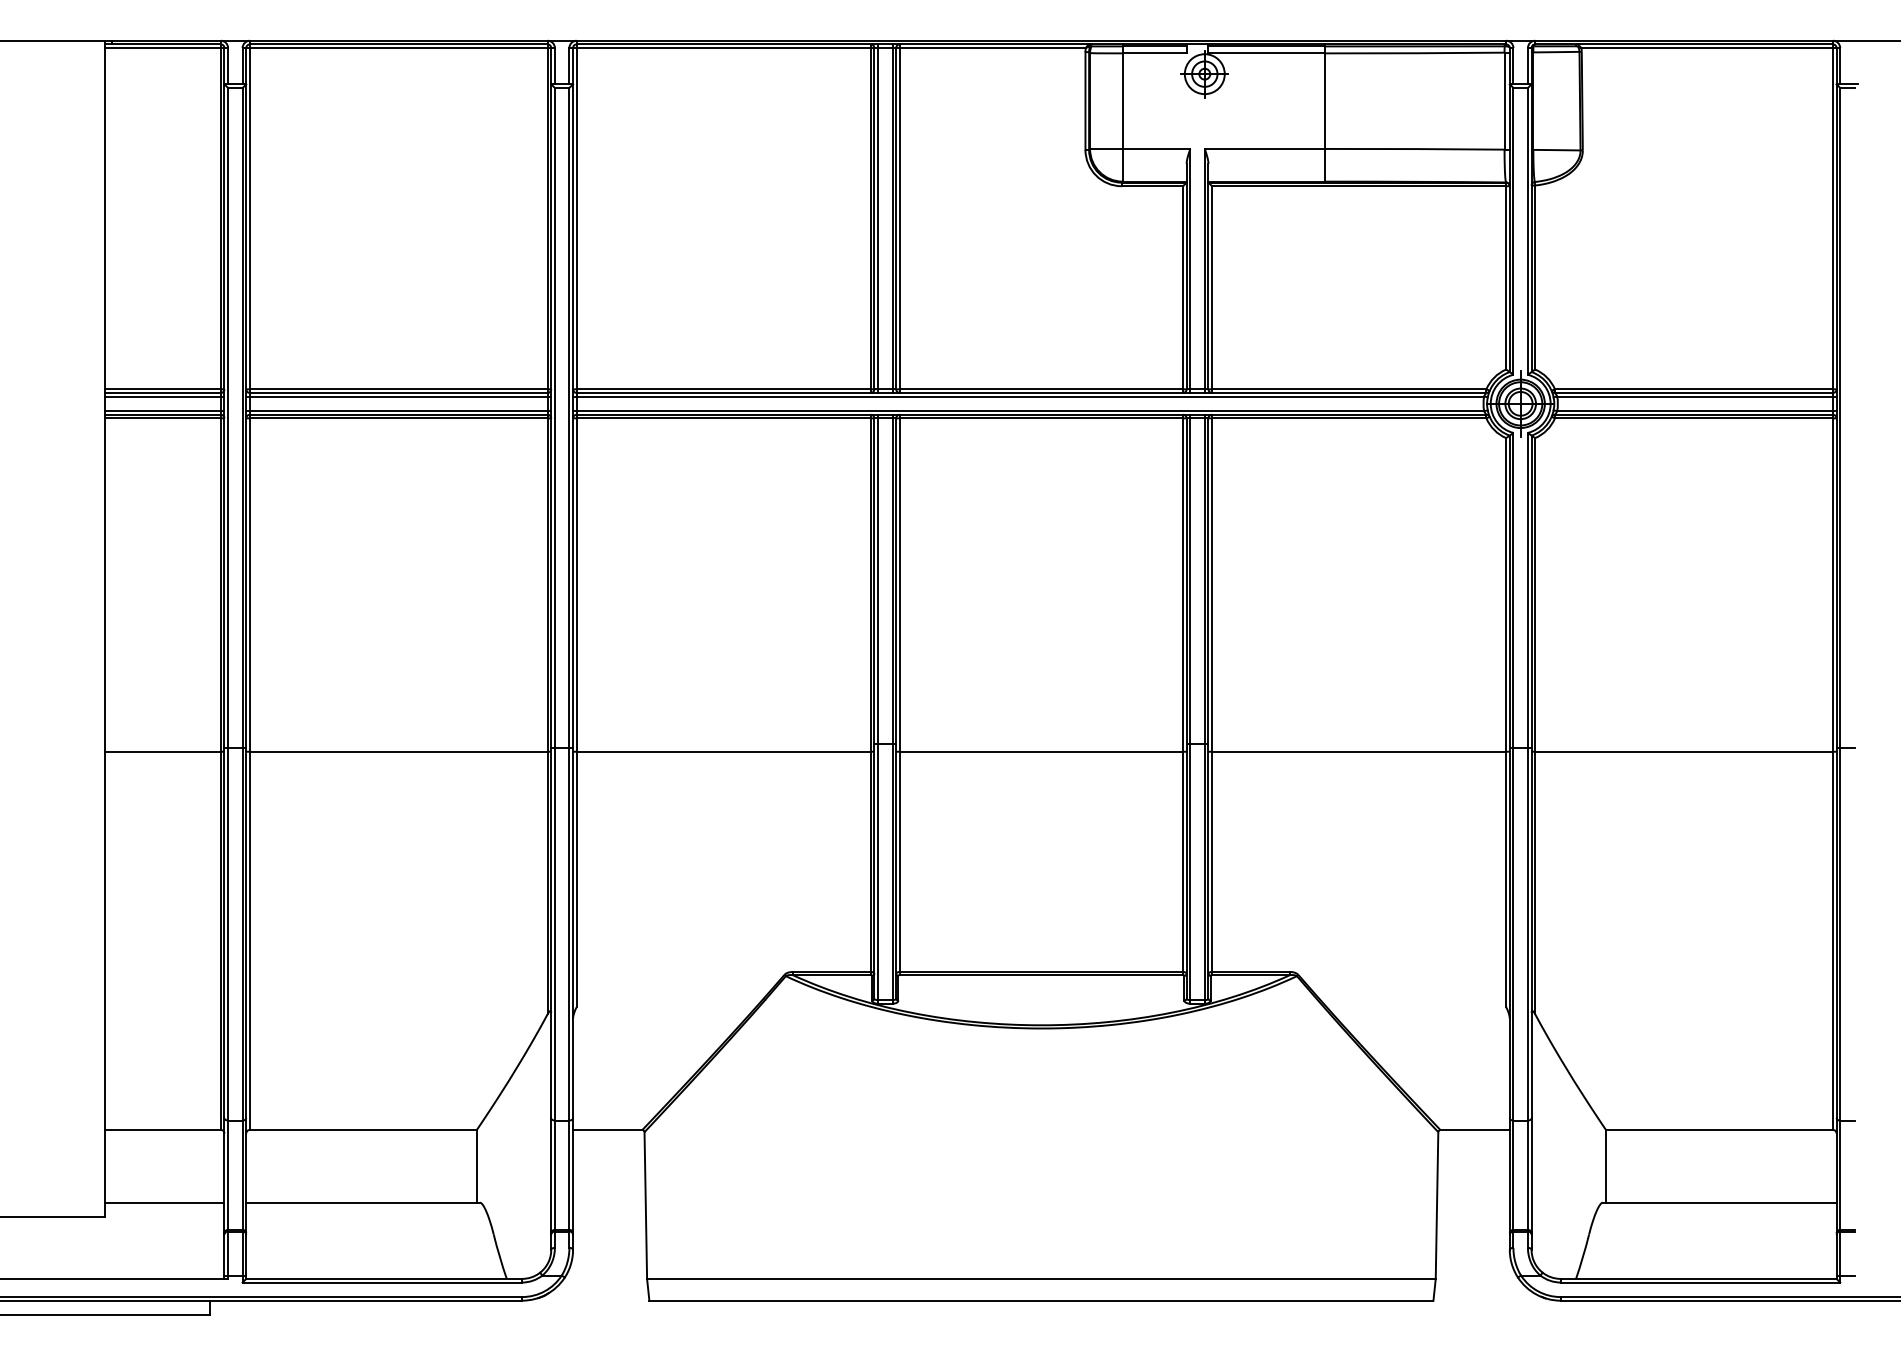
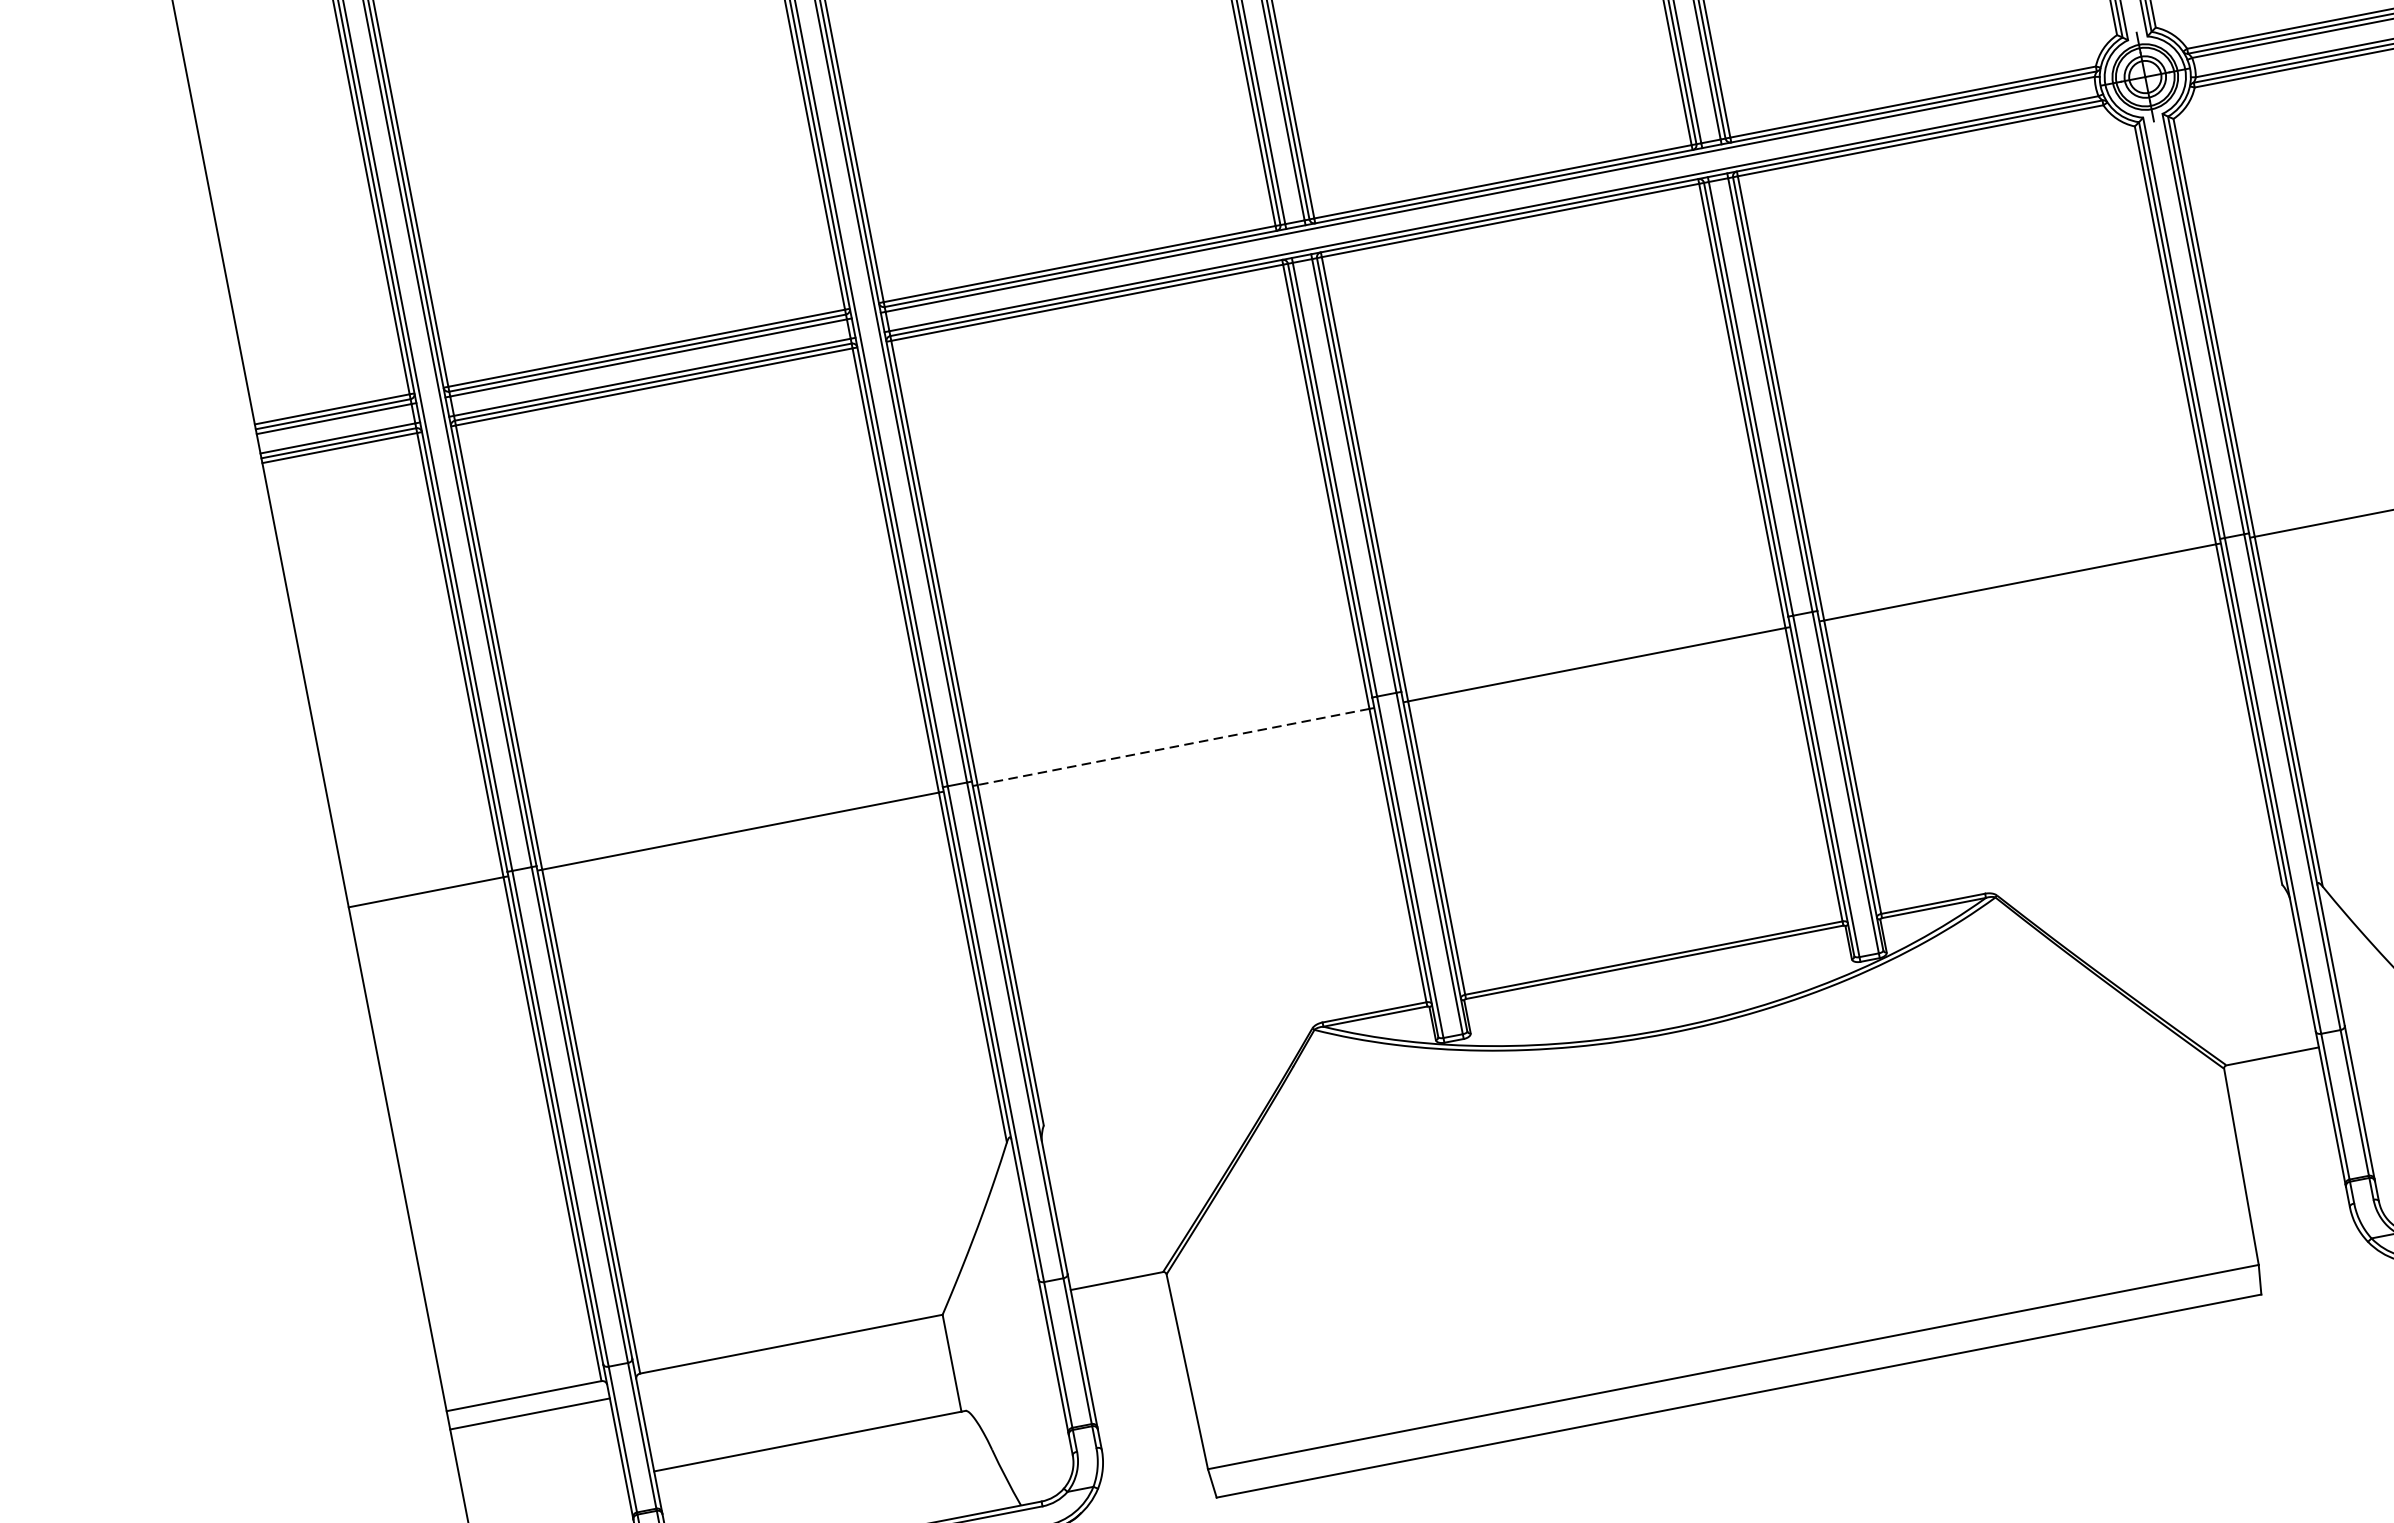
line: (723, 751) -> (1173, 746), solid -> dashed
line: (164, 1202) -> (529, 1413), moved

